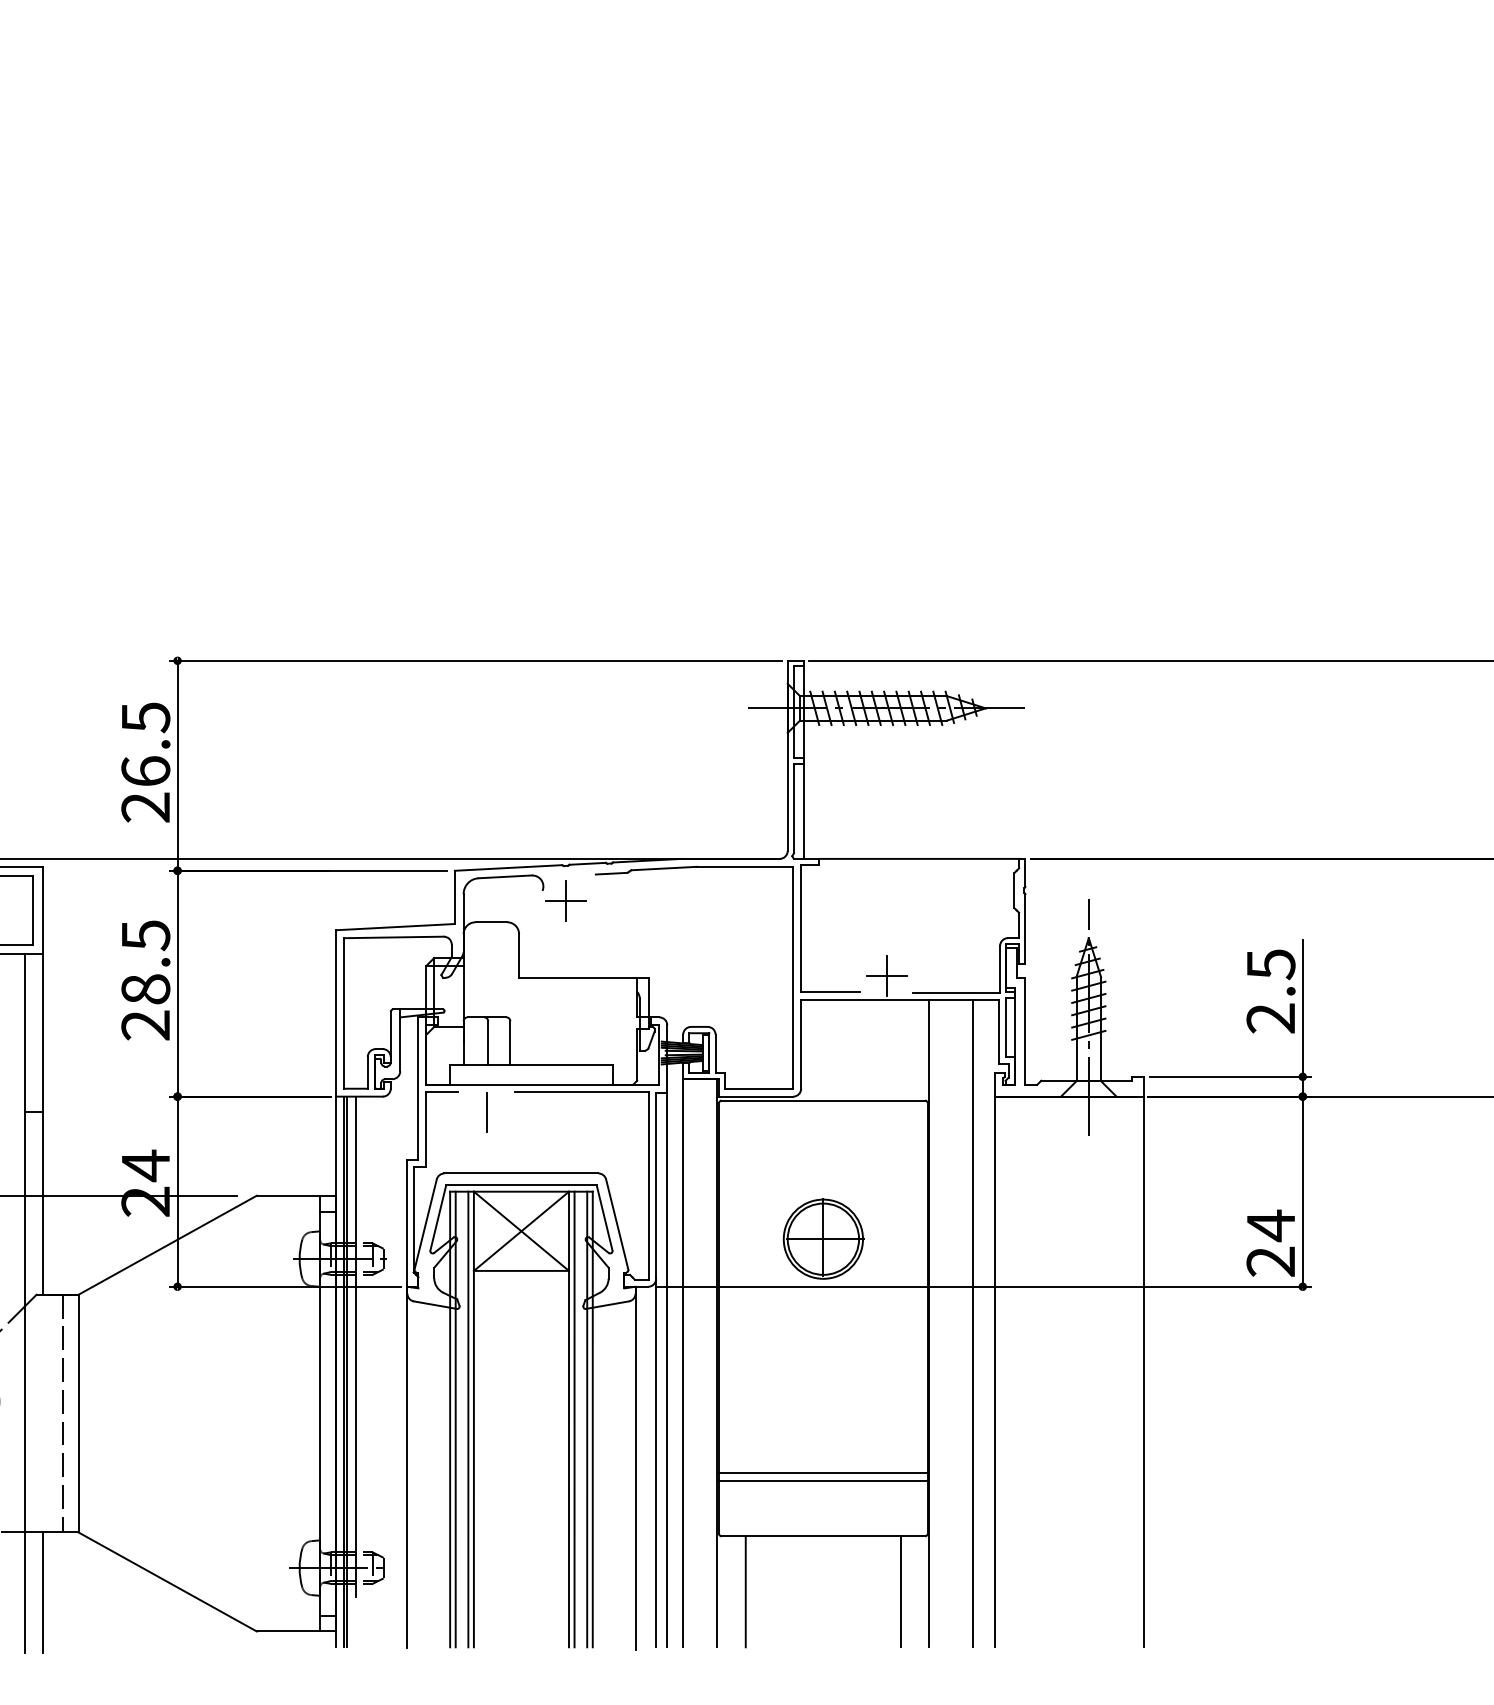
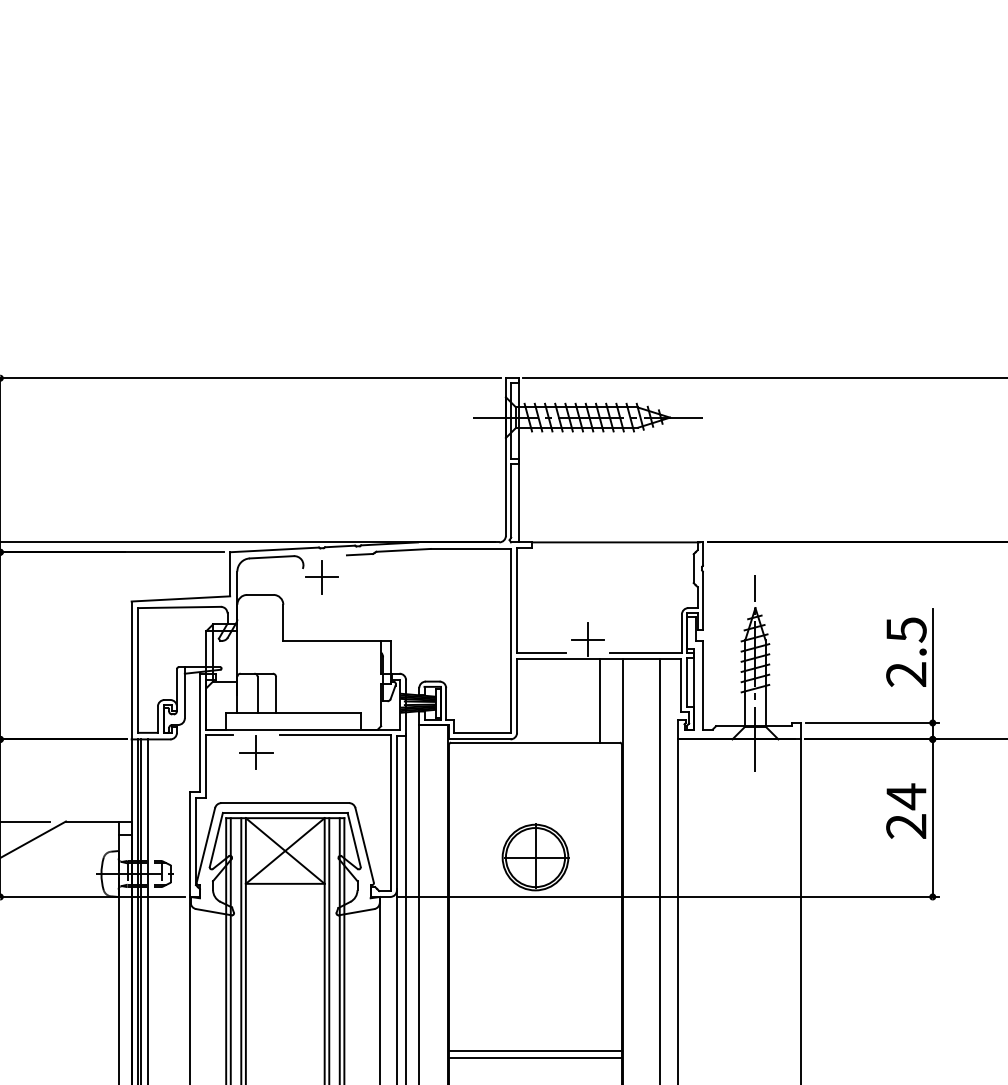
line: (901, 1049) -> (600, 700), added
line: (486, 1112) -> (256, 752), added
text: (1270, 1242) -> (906, 810), moved

